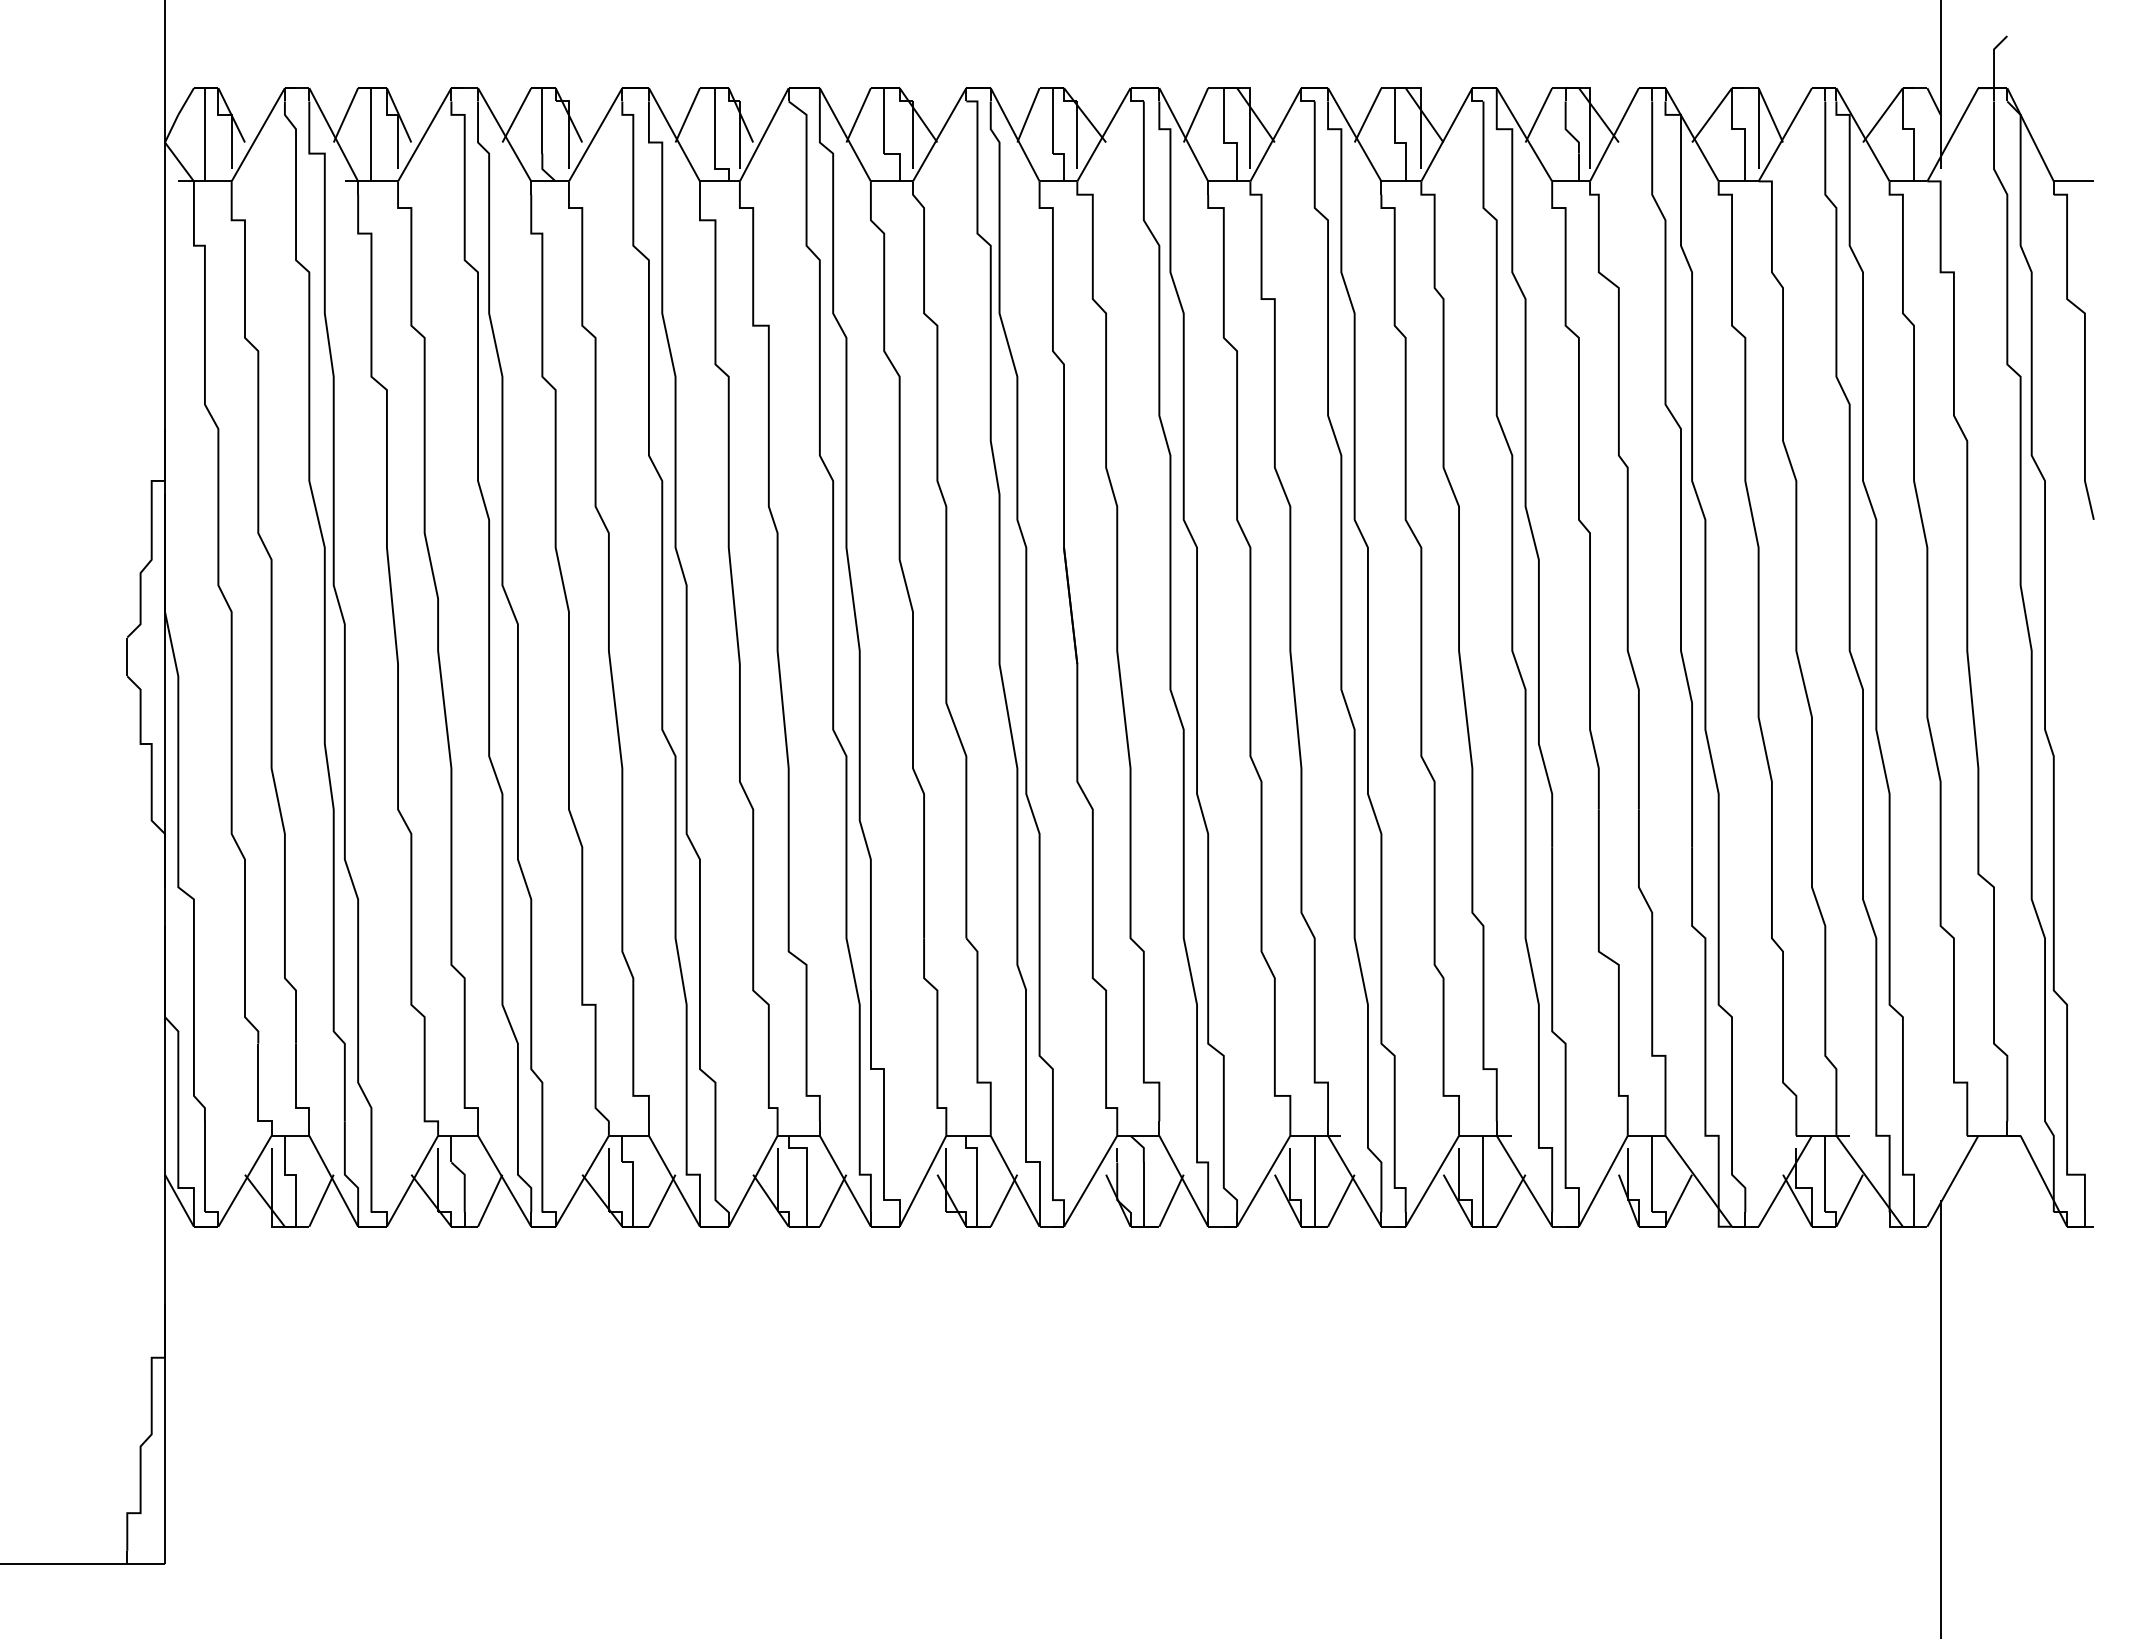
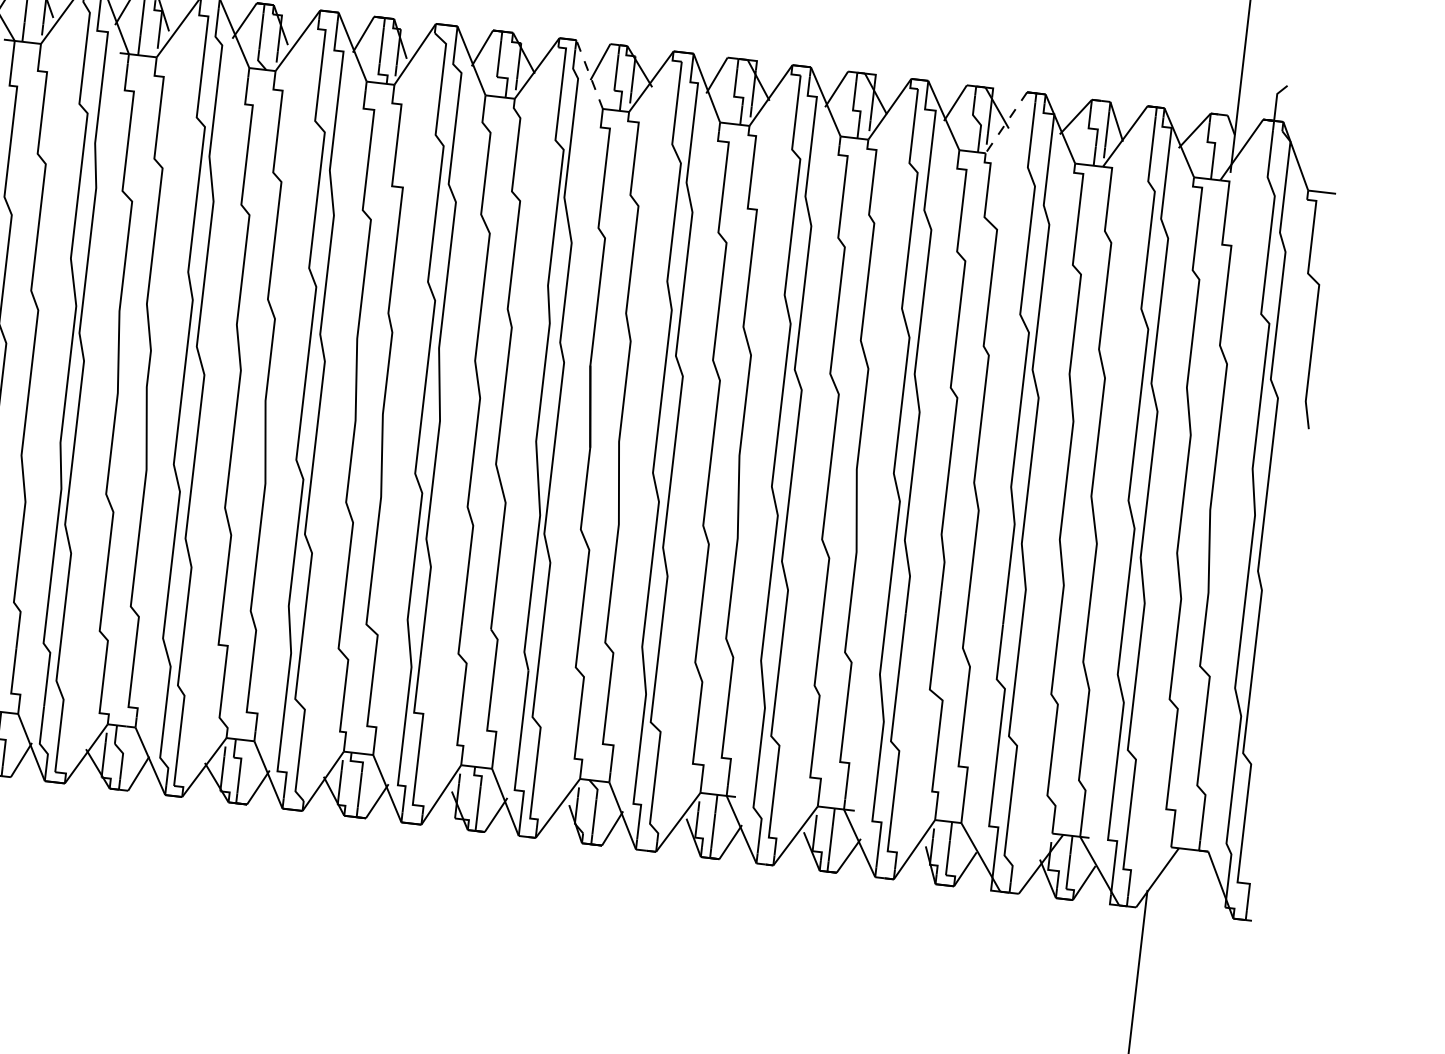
line: (1015, 134) -> (589, 74), solid -> dashed
line: (1614, 134) -> (1006, 122), solid -> dashed

